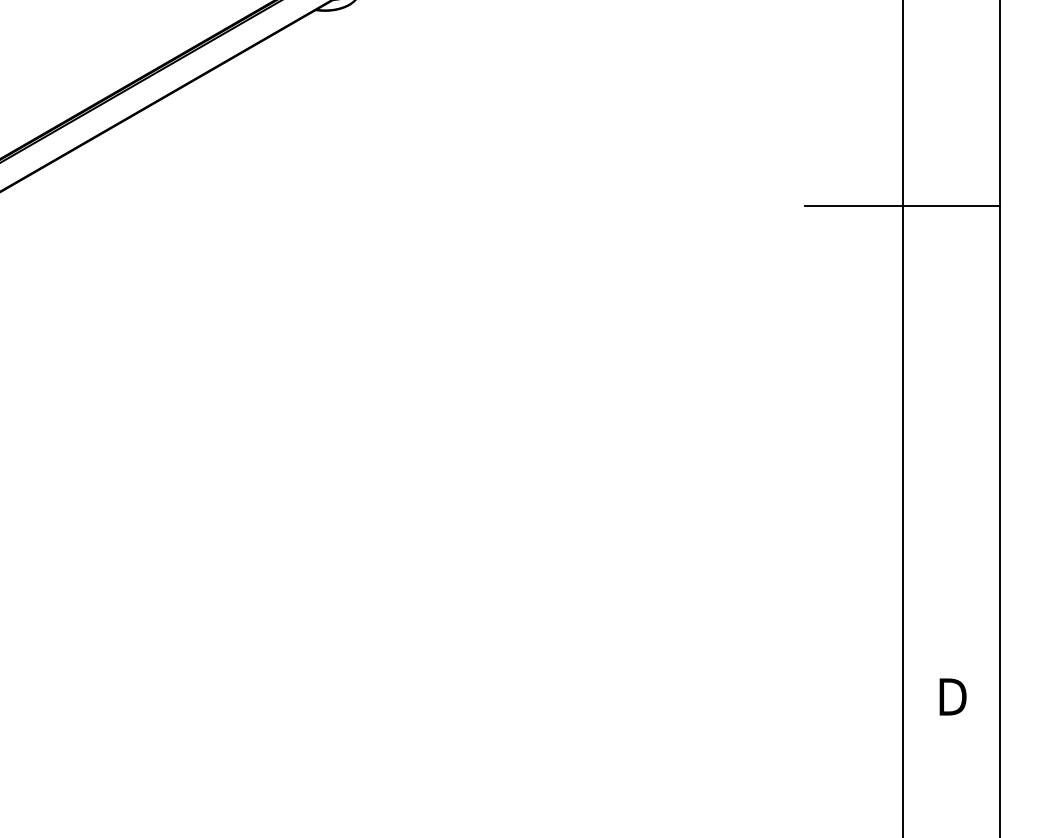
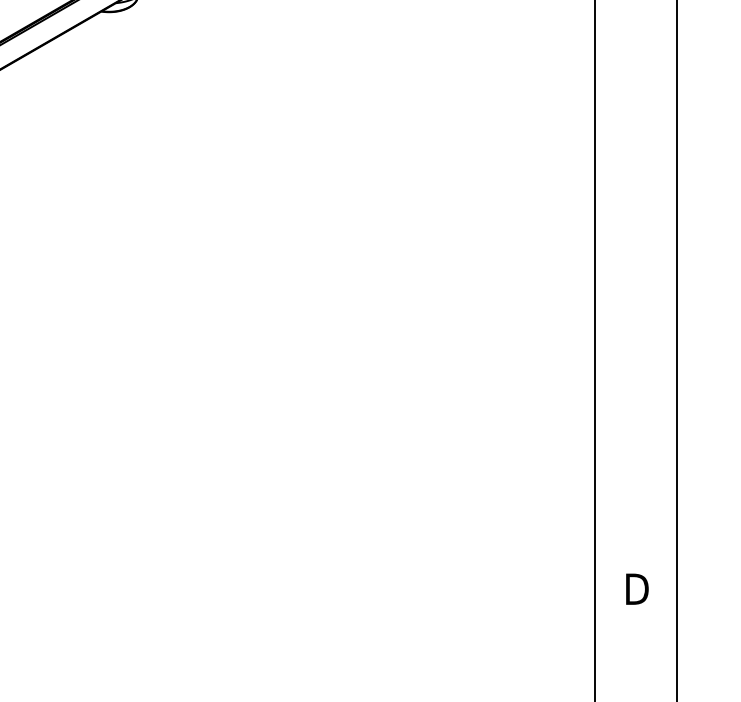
line: (902, 206) -> (594, 176), removed

